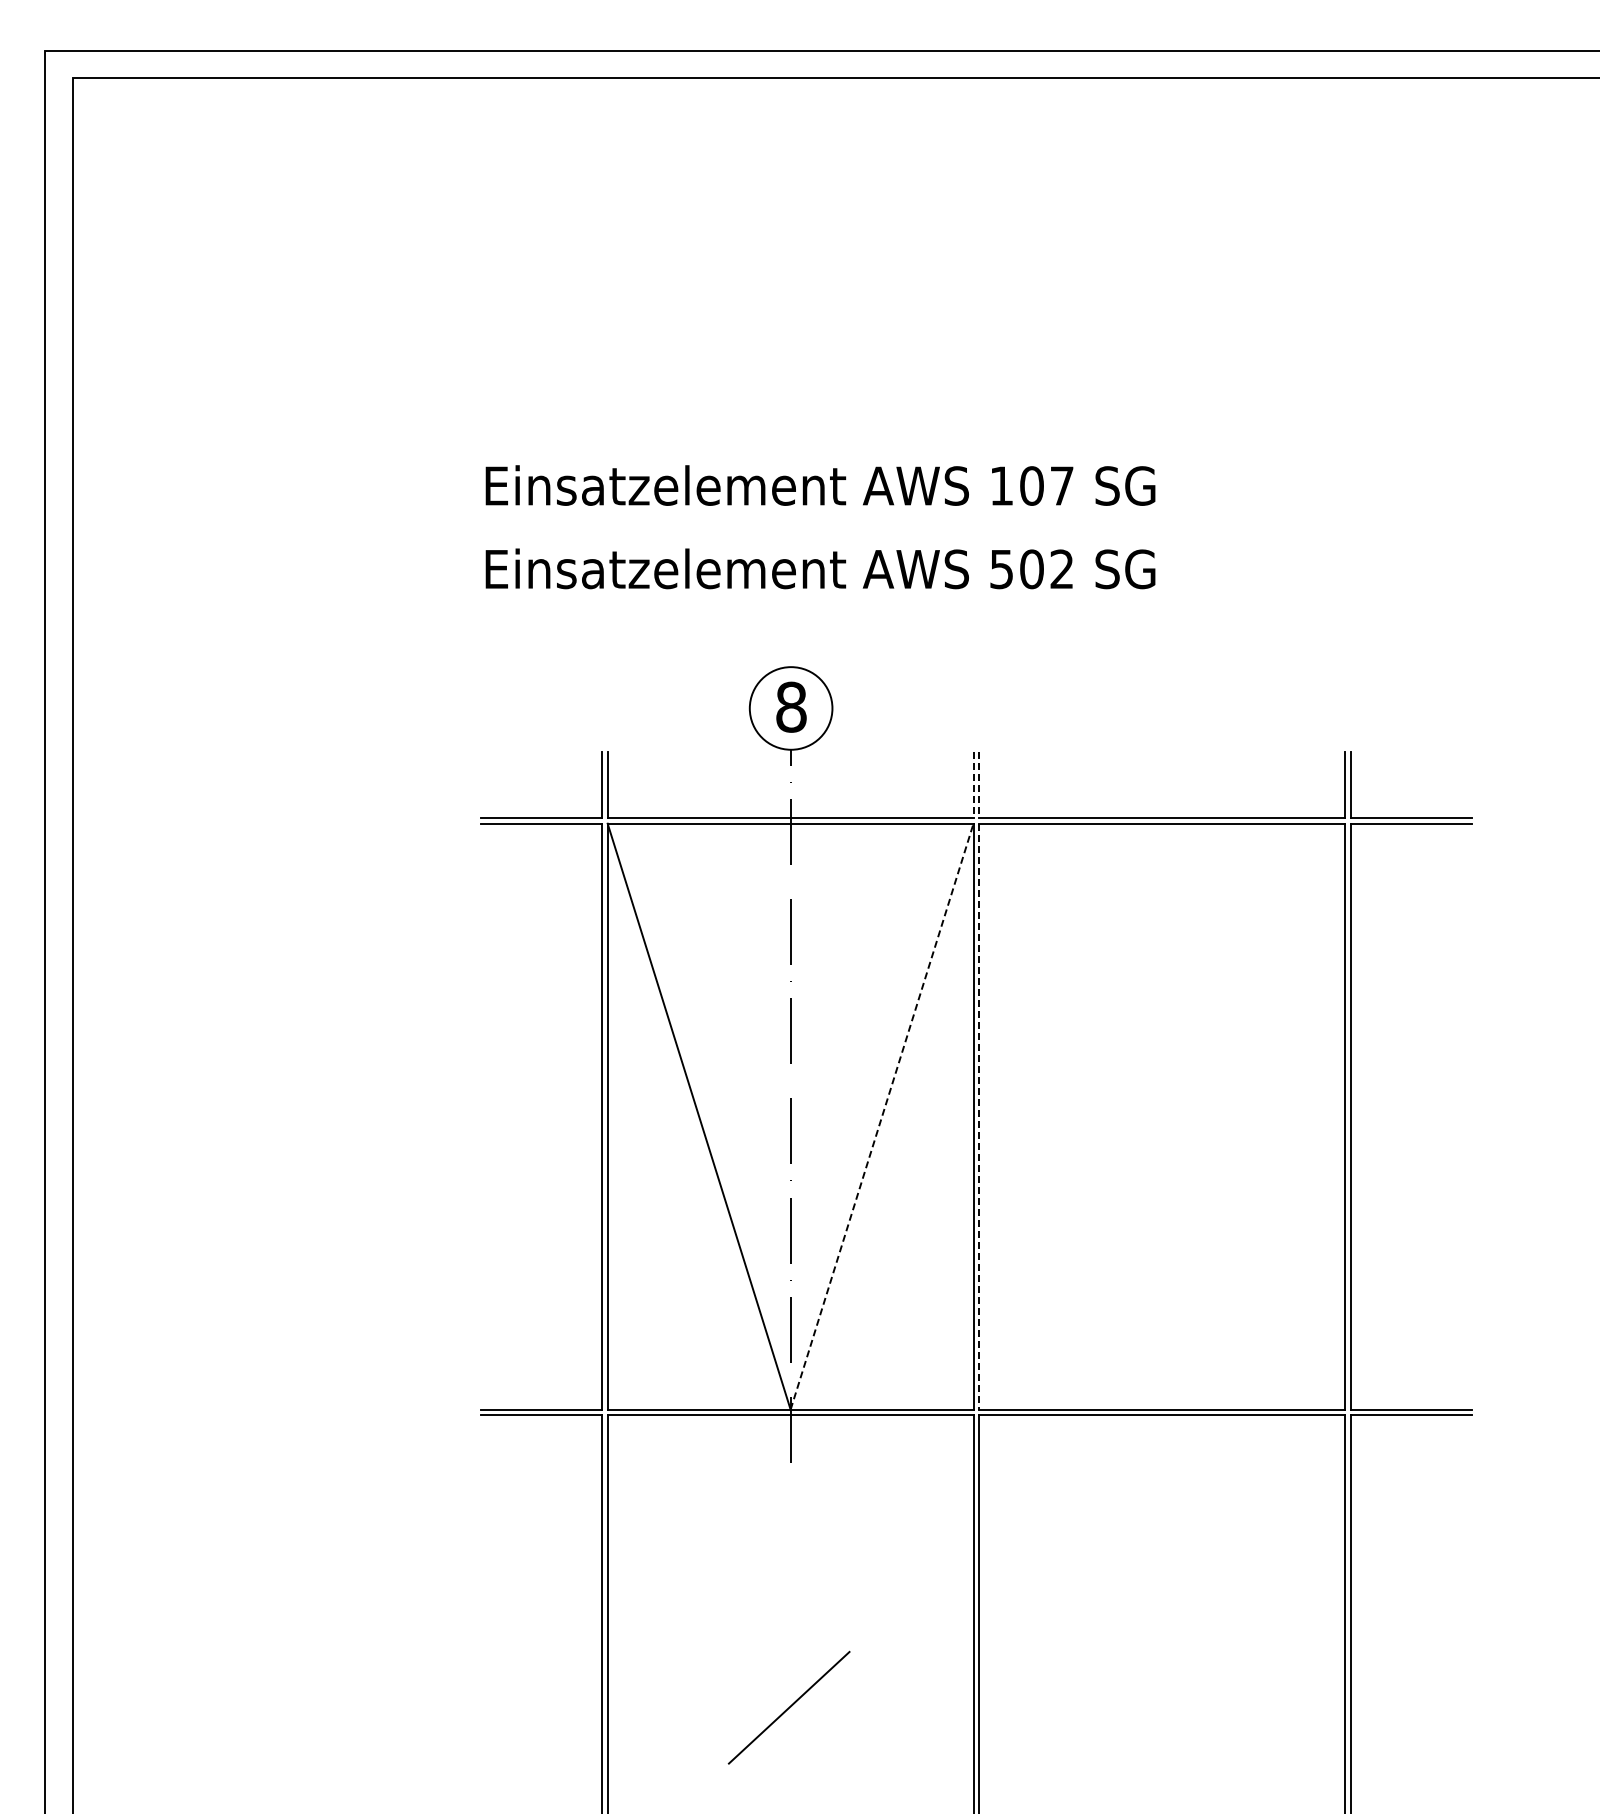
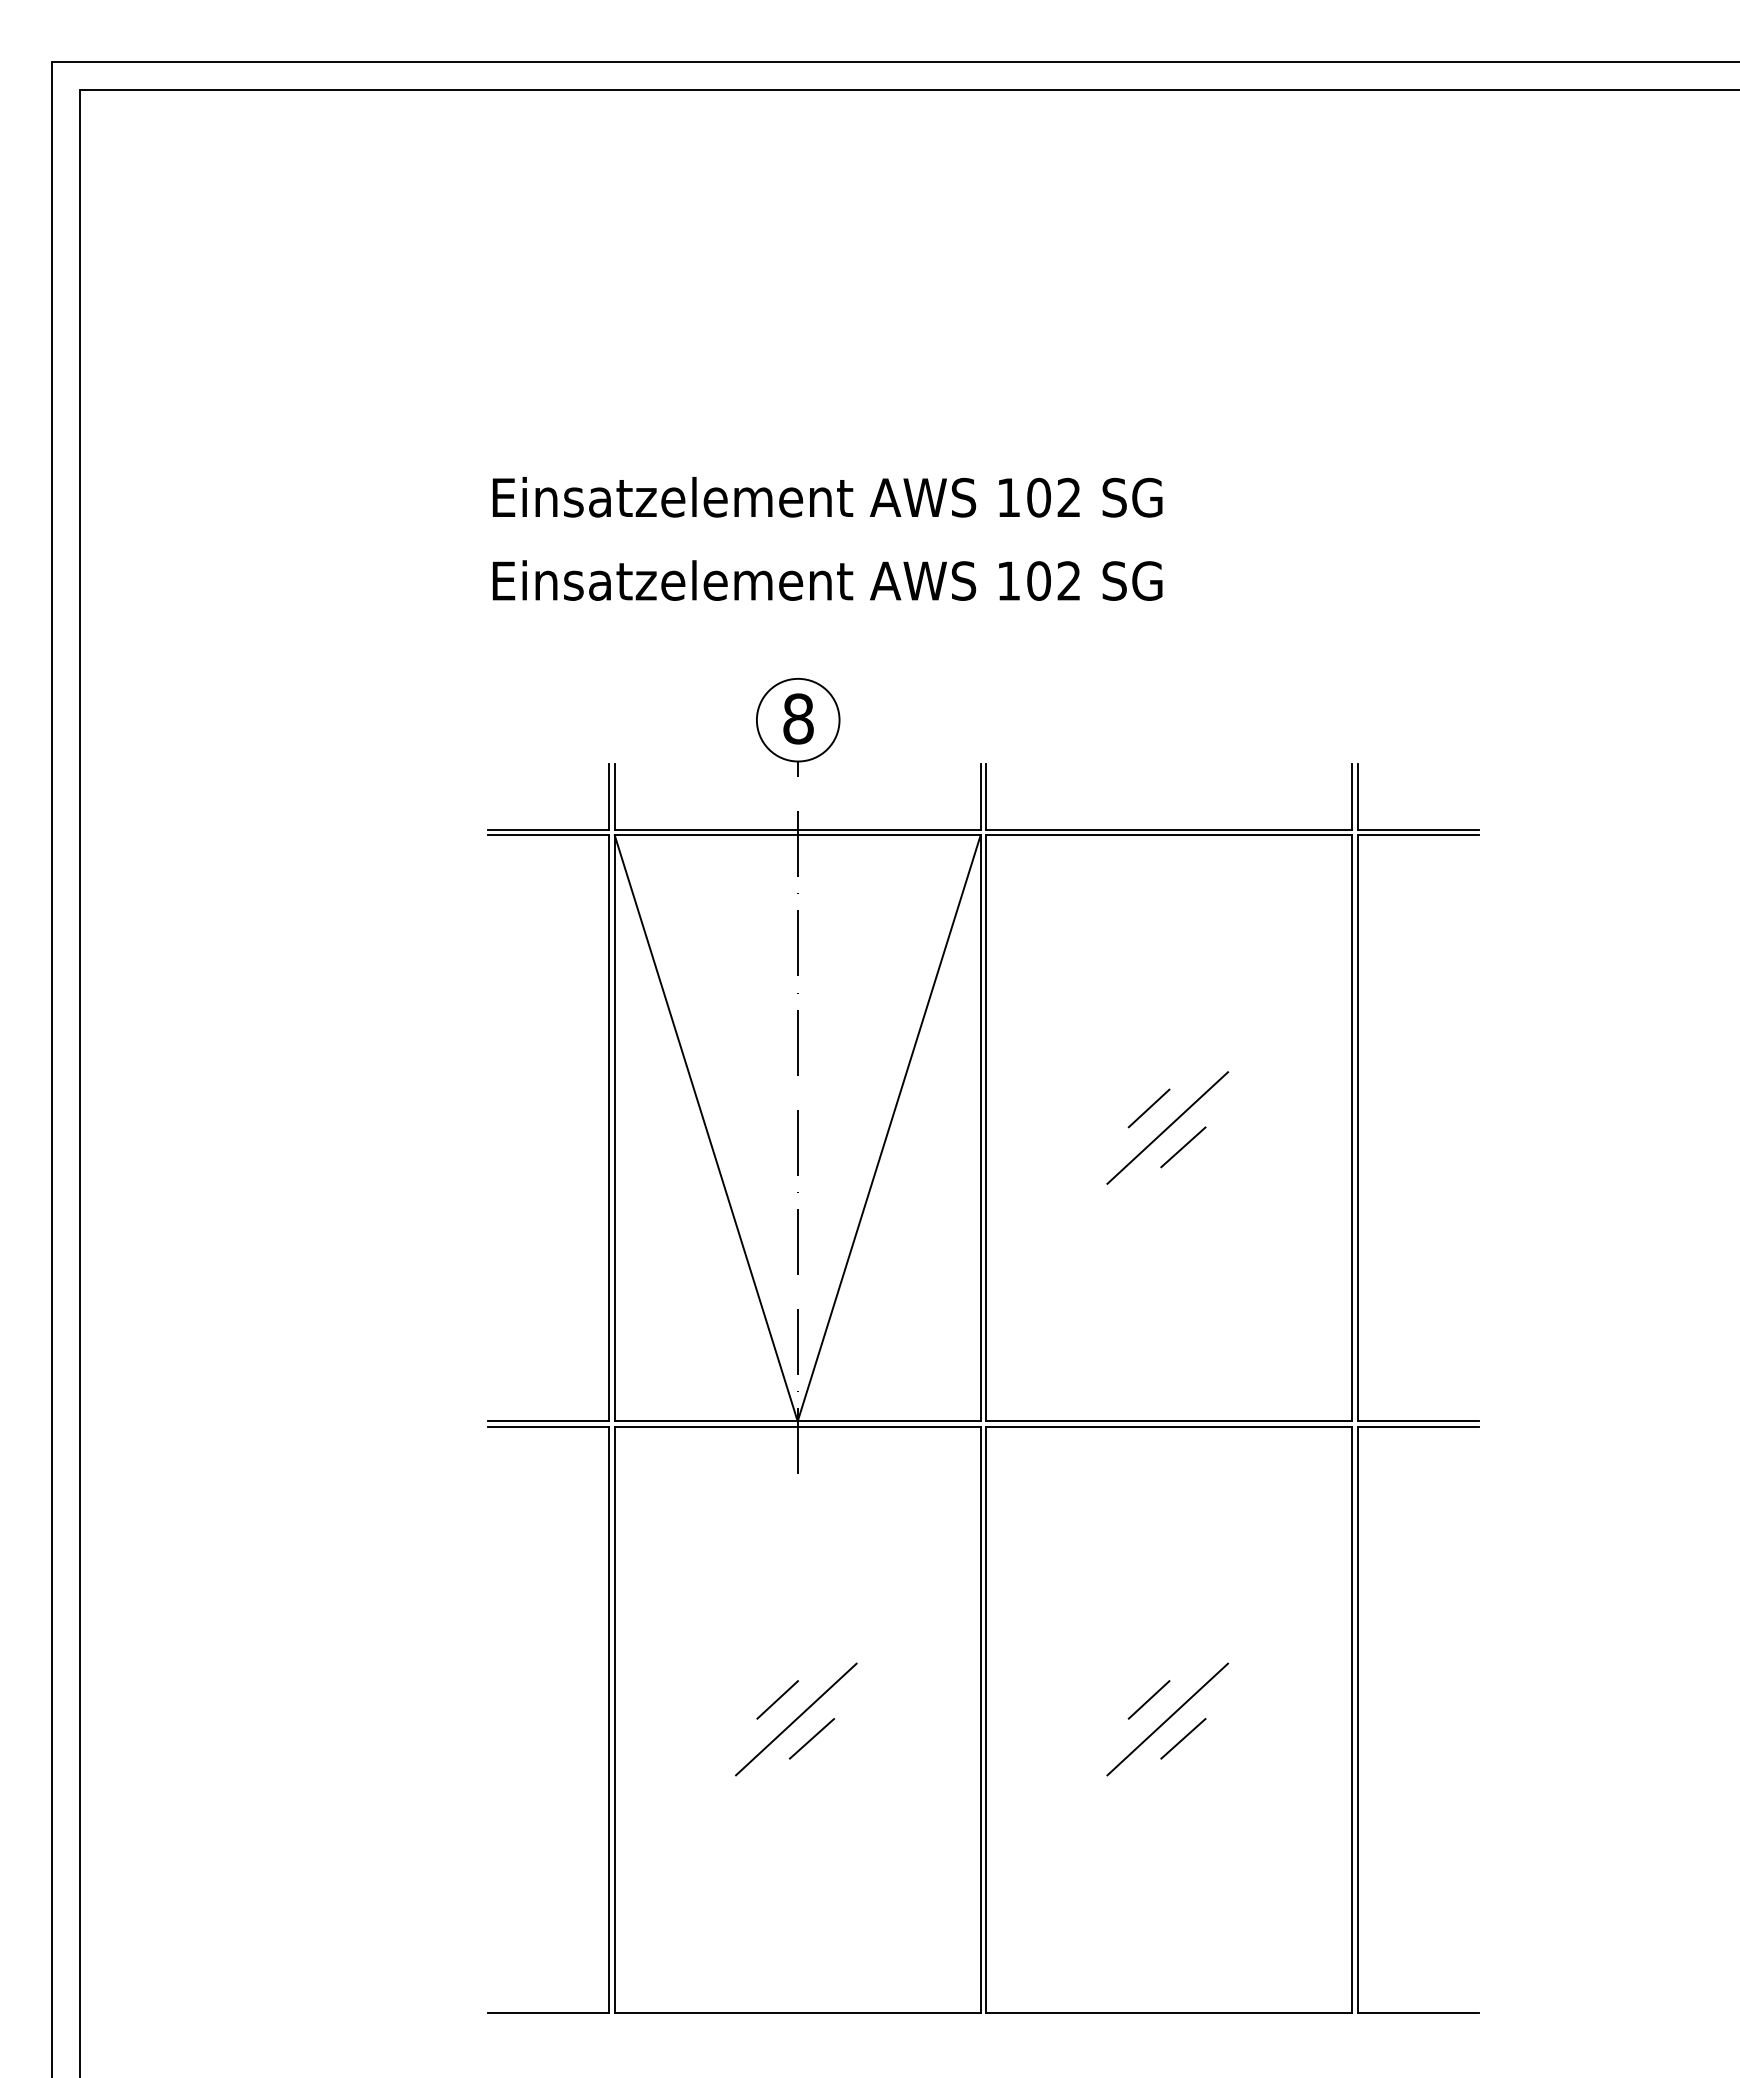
text: (1061, 484) -> (1068, 496), 107 -> 102
text: (1001, 568) -> (1008, 580), 502 -> 102
line: (973, 785) -> (980, 797), dashed -> solid
line: (979, 785) -> (986, 797), dashed -> solid
line: (1141, 1096) -> (1148, 1108), added
line: (1160, 1115) -> (1167, 1127), added
line: (882, 1116) -> (889, 1128), dashed -> solid
line: (979, 1116) -> (986, 1128), dashed -> solid
line: (1176, 1135) -> (1183, 1147), added
line: (770, 1687) -> (777, 1699), added
line: (1141, 1687) -> (1148, 1699), added
line: (1160, 1707) -> (1167, 1719), added
line: (804, 1726) -> (811, 1738), added
line: (1176, 1726) -> (1183, 1738), added

